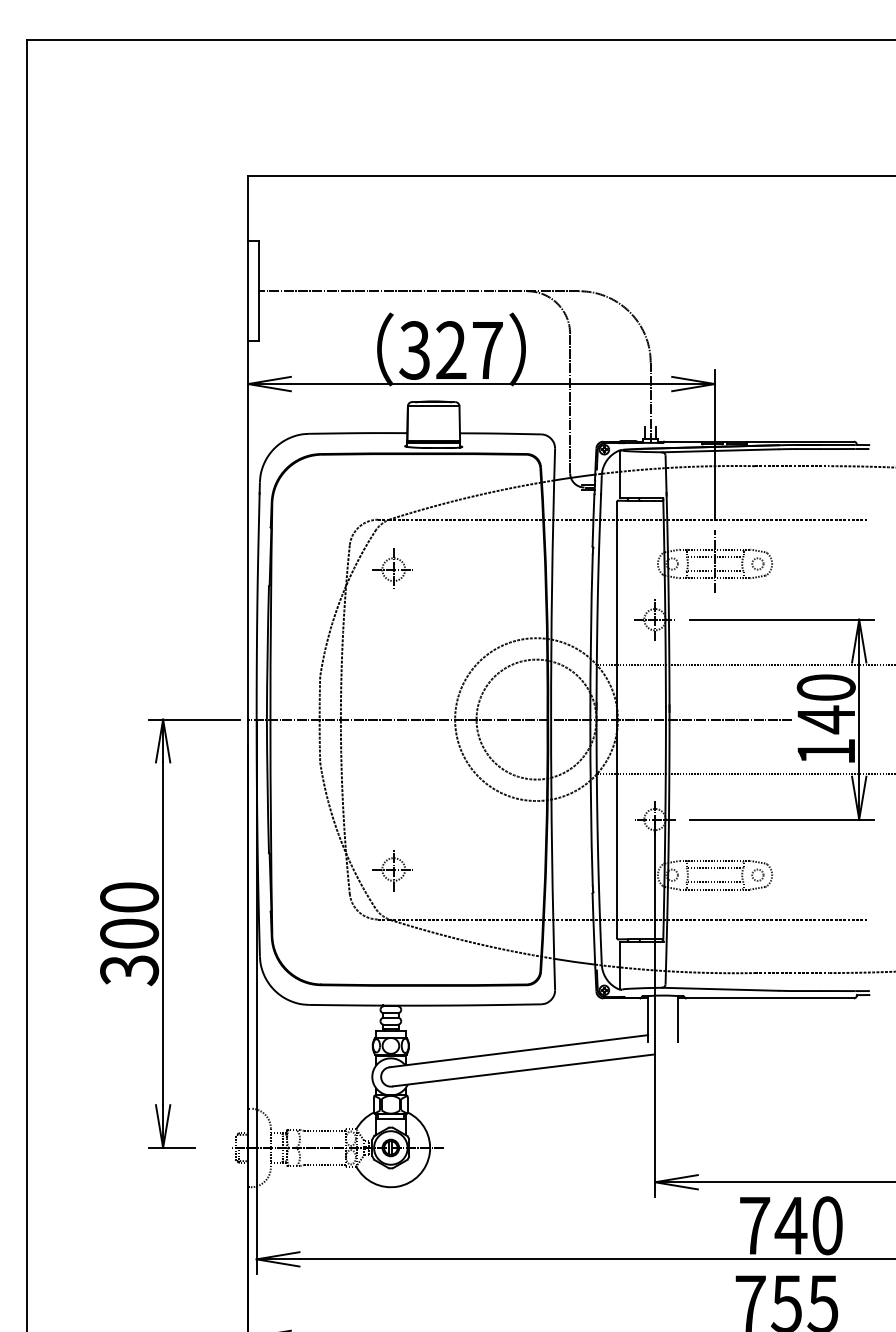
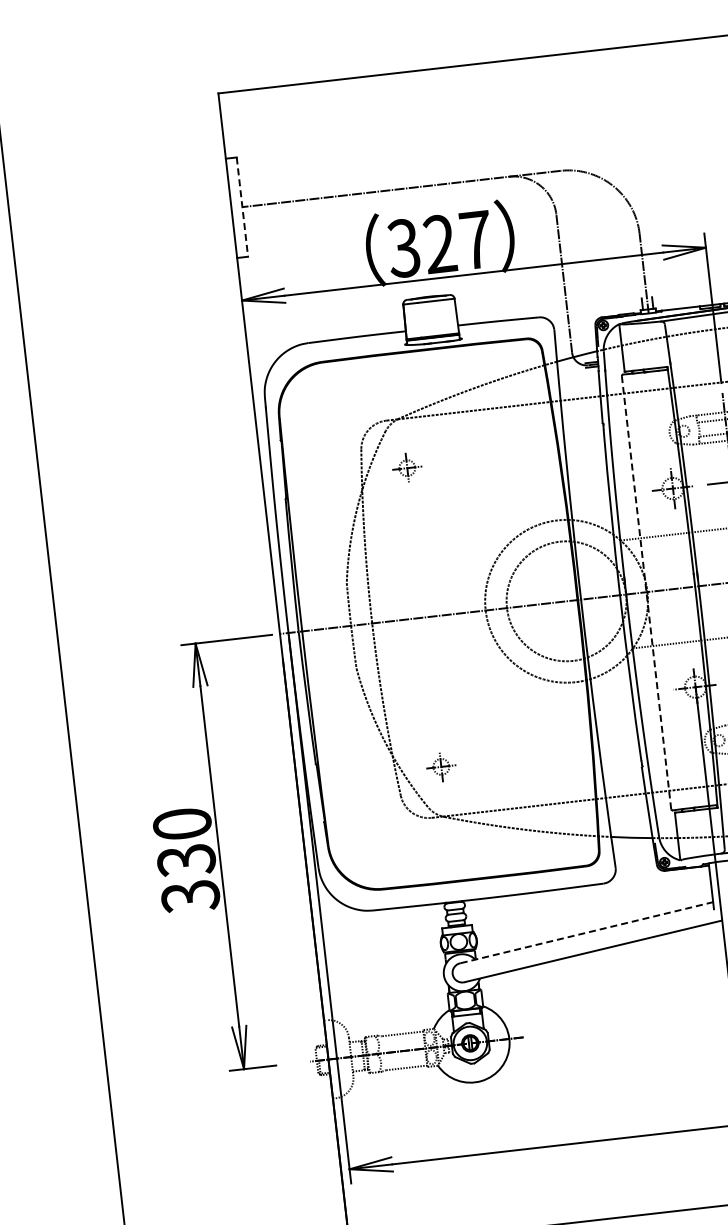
line: (259, 291) -> (242, 207), solid -> dashed
part: (392, 568) -> (406, 467), size x0.7
line: (616, 720) -> (646, 593), solid -> dashed
part: (392, 870) -> (440, 767), size x0.7
text: (129, 933) -> (186, 859), 300 -> 330
line: (519, 1051) -> (587, 932), solid -> dashed

